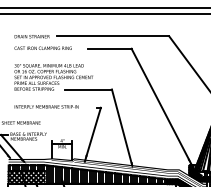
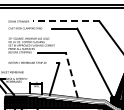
line: (111, 36) -> (65, 21), solid -> dashed
line: (121, 126) -> (71, 74), solid -> dashed

